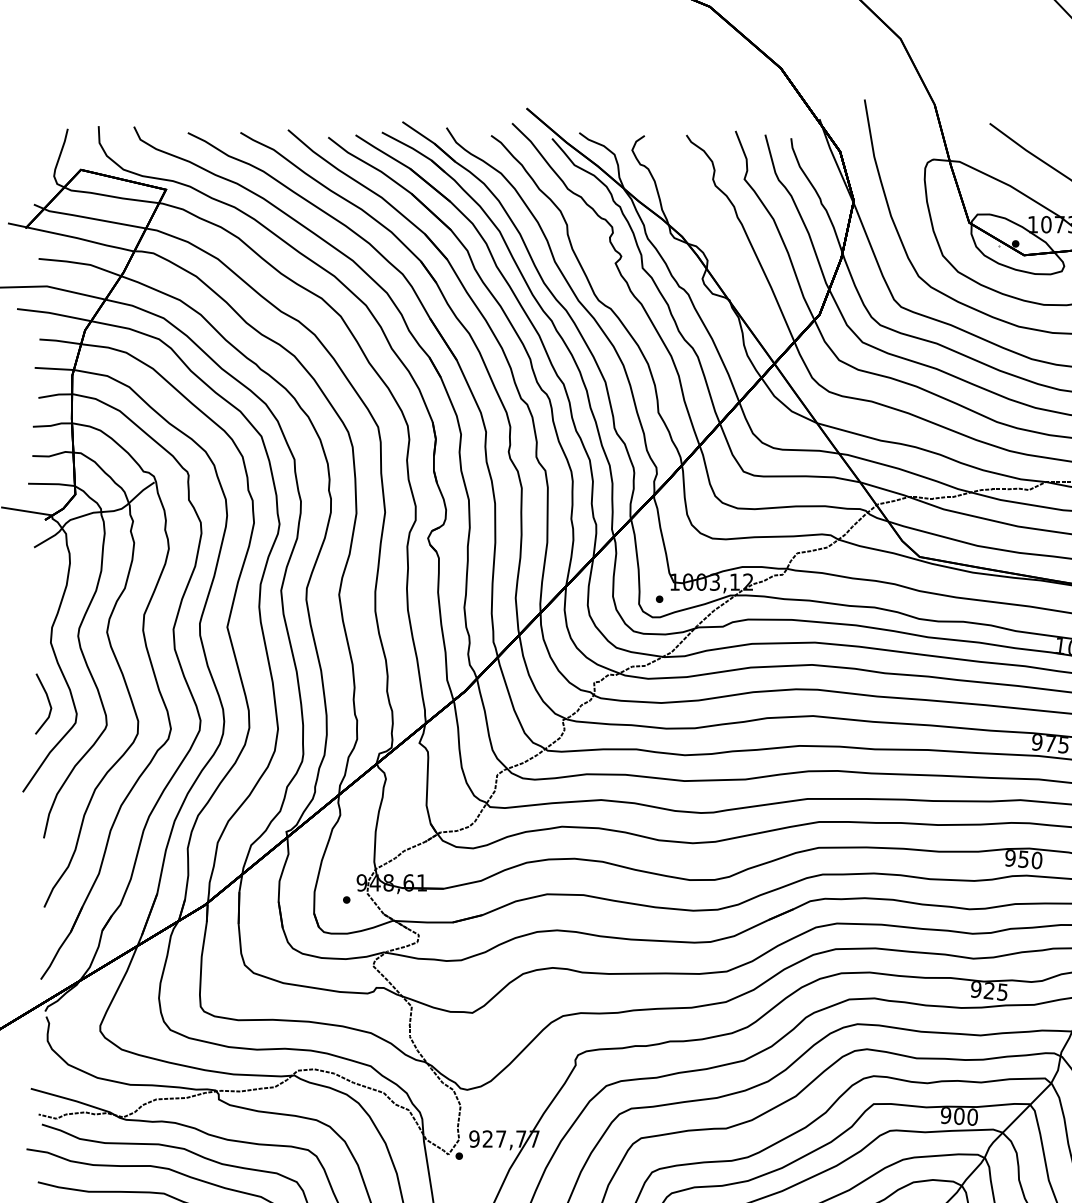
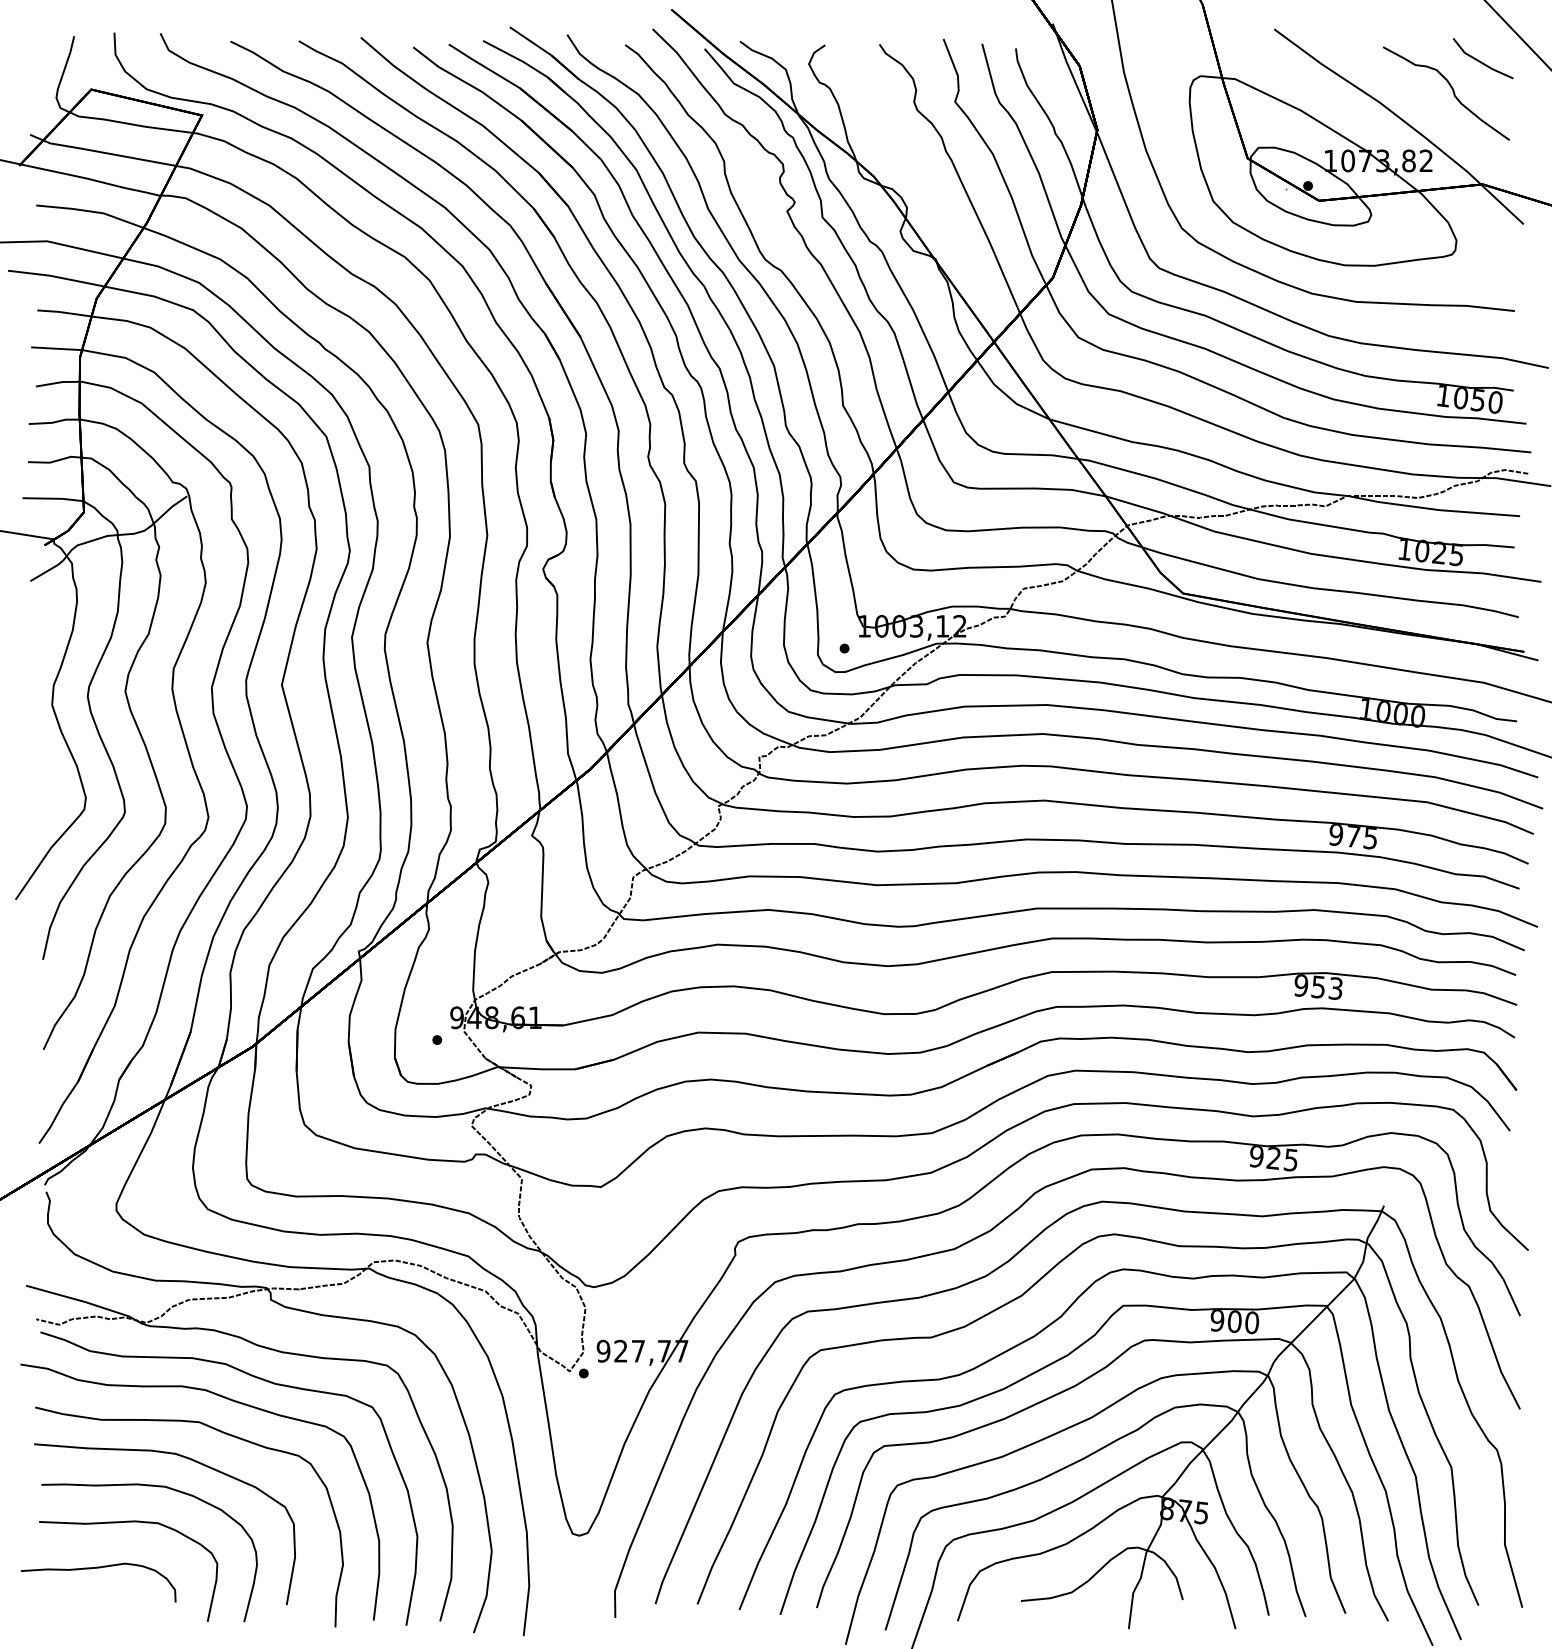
line: (48, 701) -> (48, 781), removed
text: (1036, 860) -> (1335, 988), 950 -> 953

